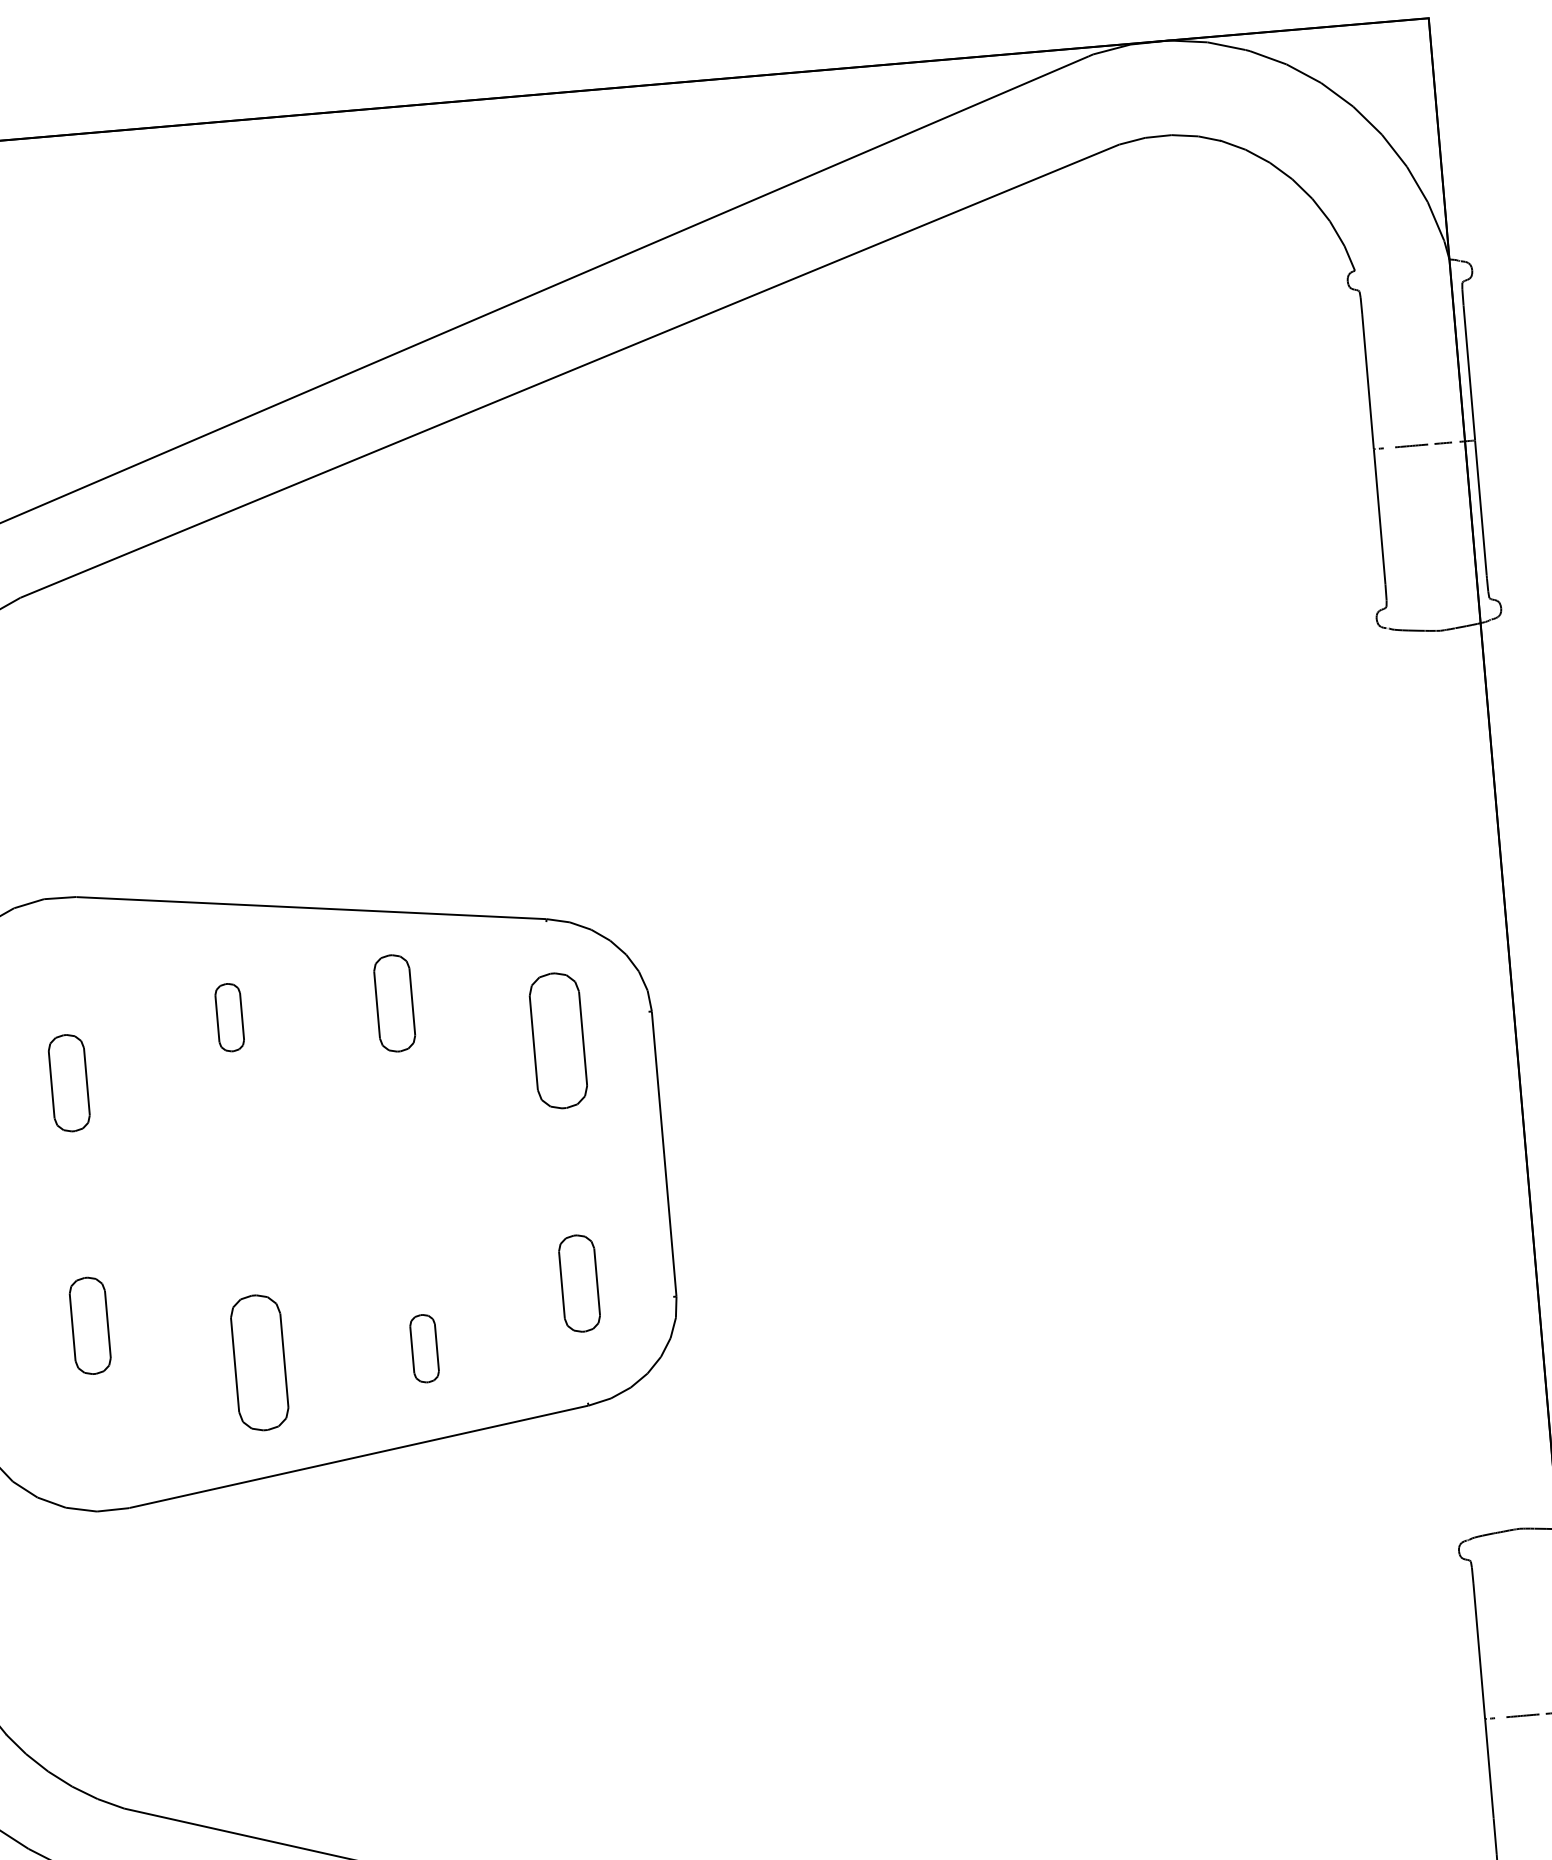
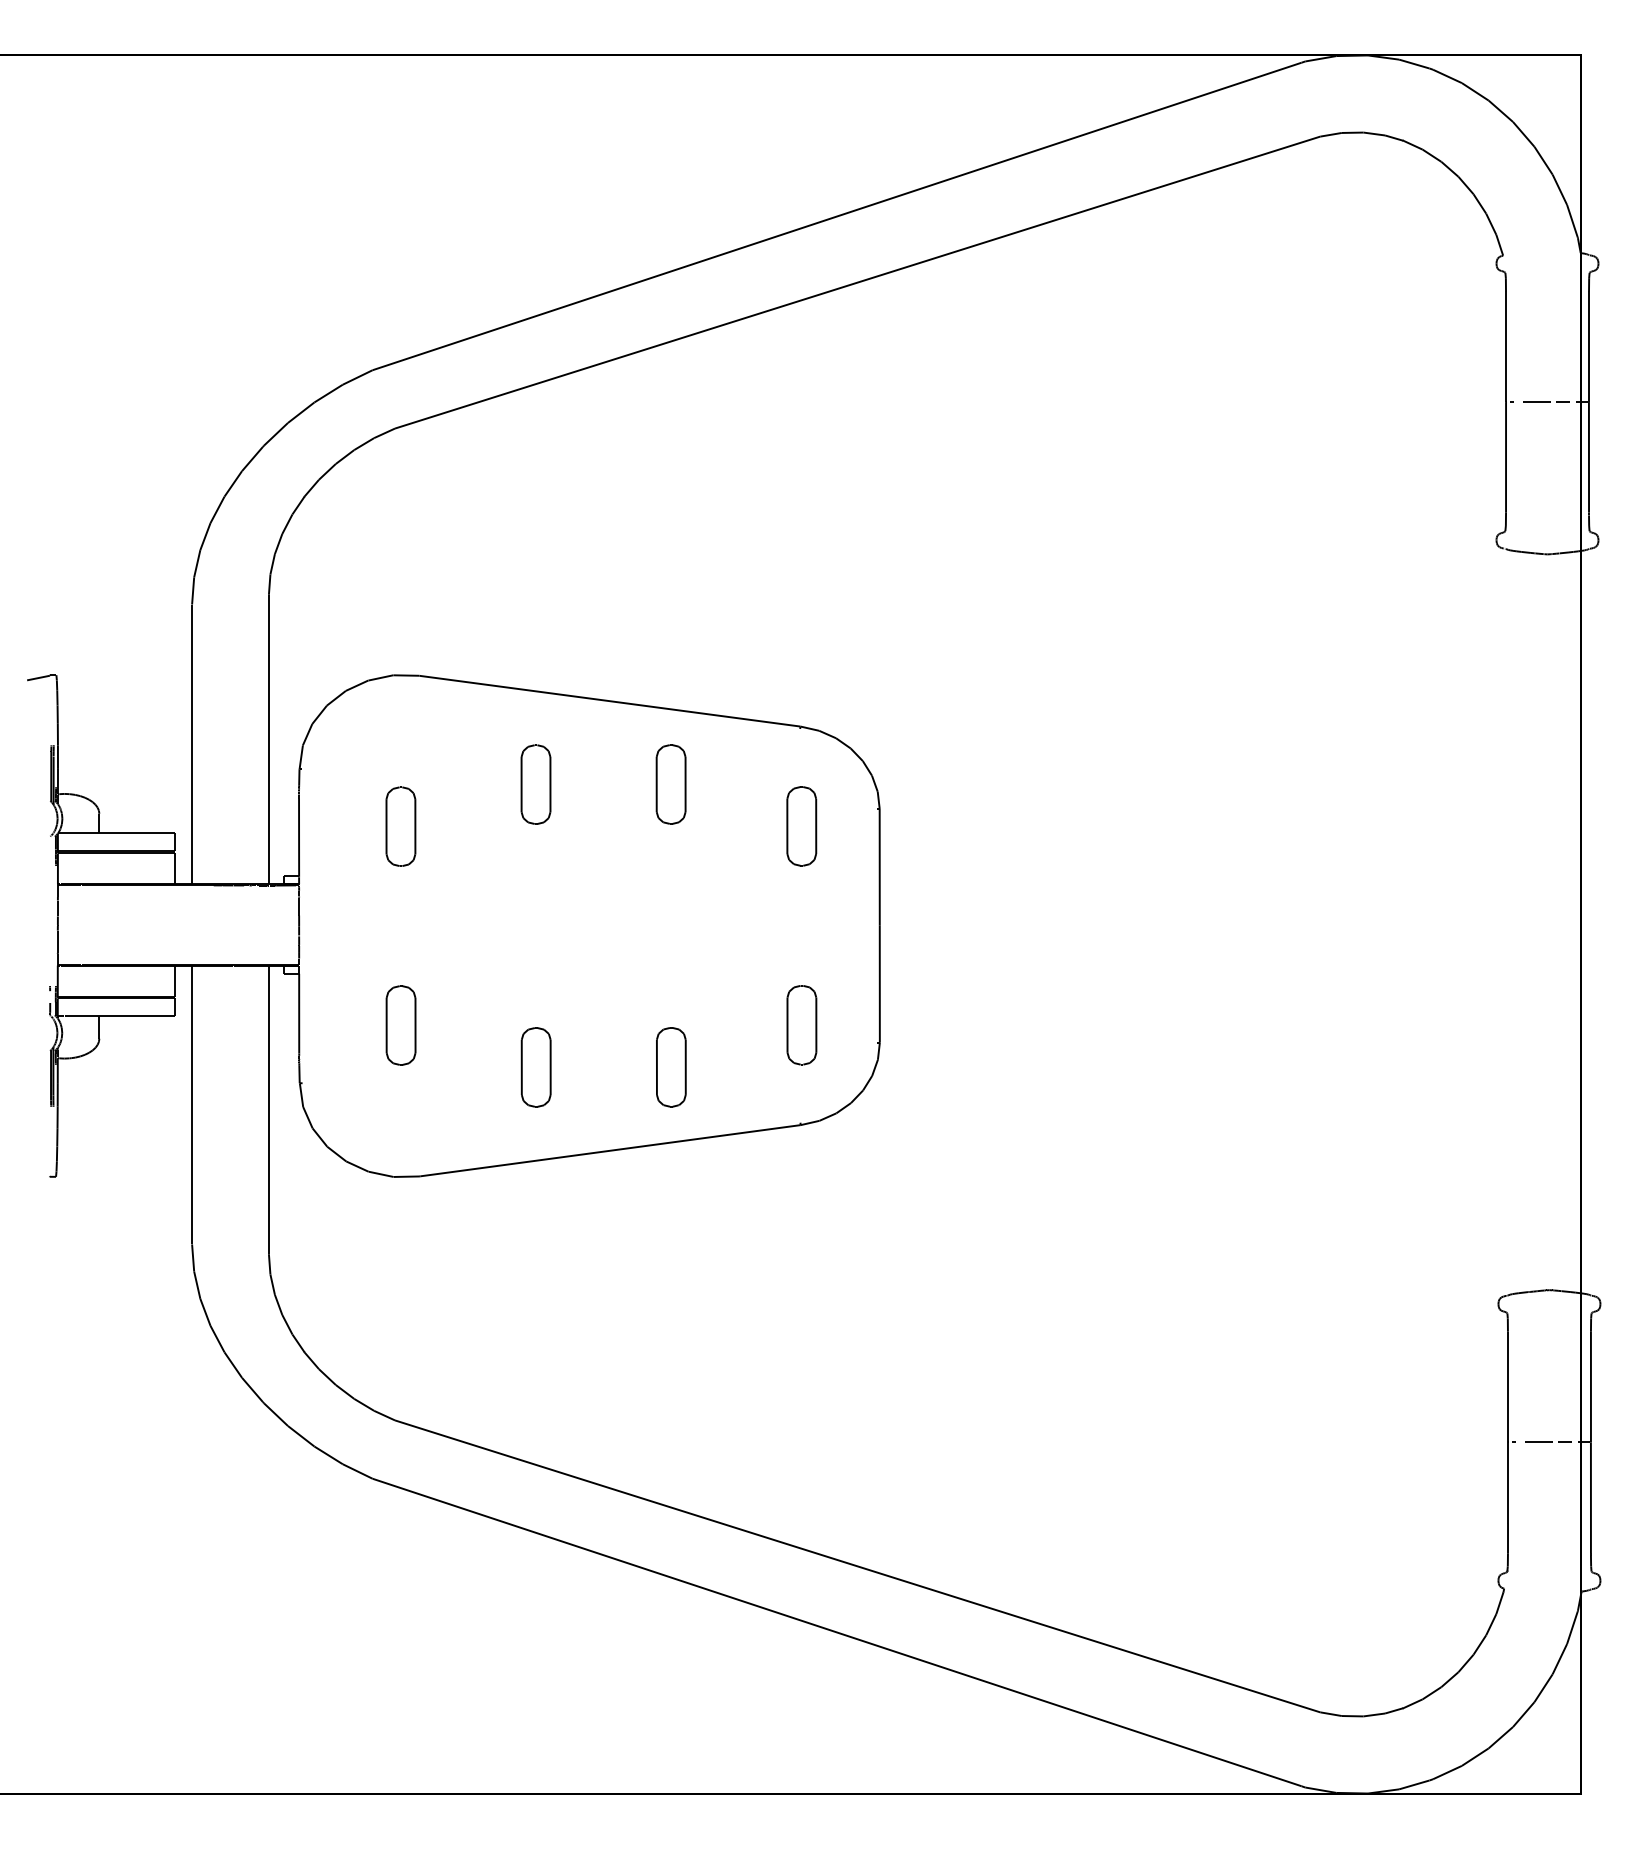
part: (229, 1017) -> (535, 784), size x1.43
part: (558, 1041) -> (801, 826), size x0.71
part: (424, 1348) -> (671, 1067), size x1.43
part: (258, 1363) -> (535, 1067), size x0.71

